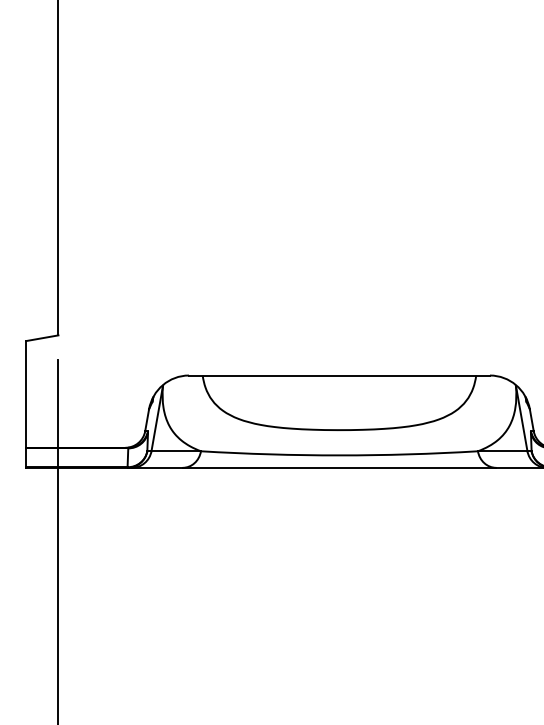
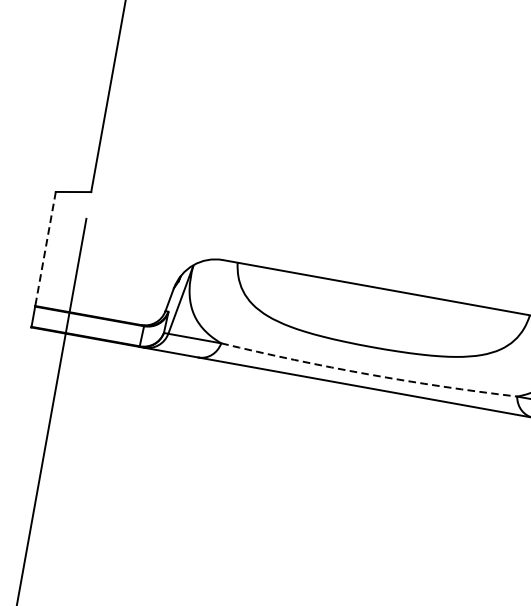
line: (26, 394) -> (45, 249), solid -> dashed
arc: (339, 455) -> (368, 374), solid -> dashed

